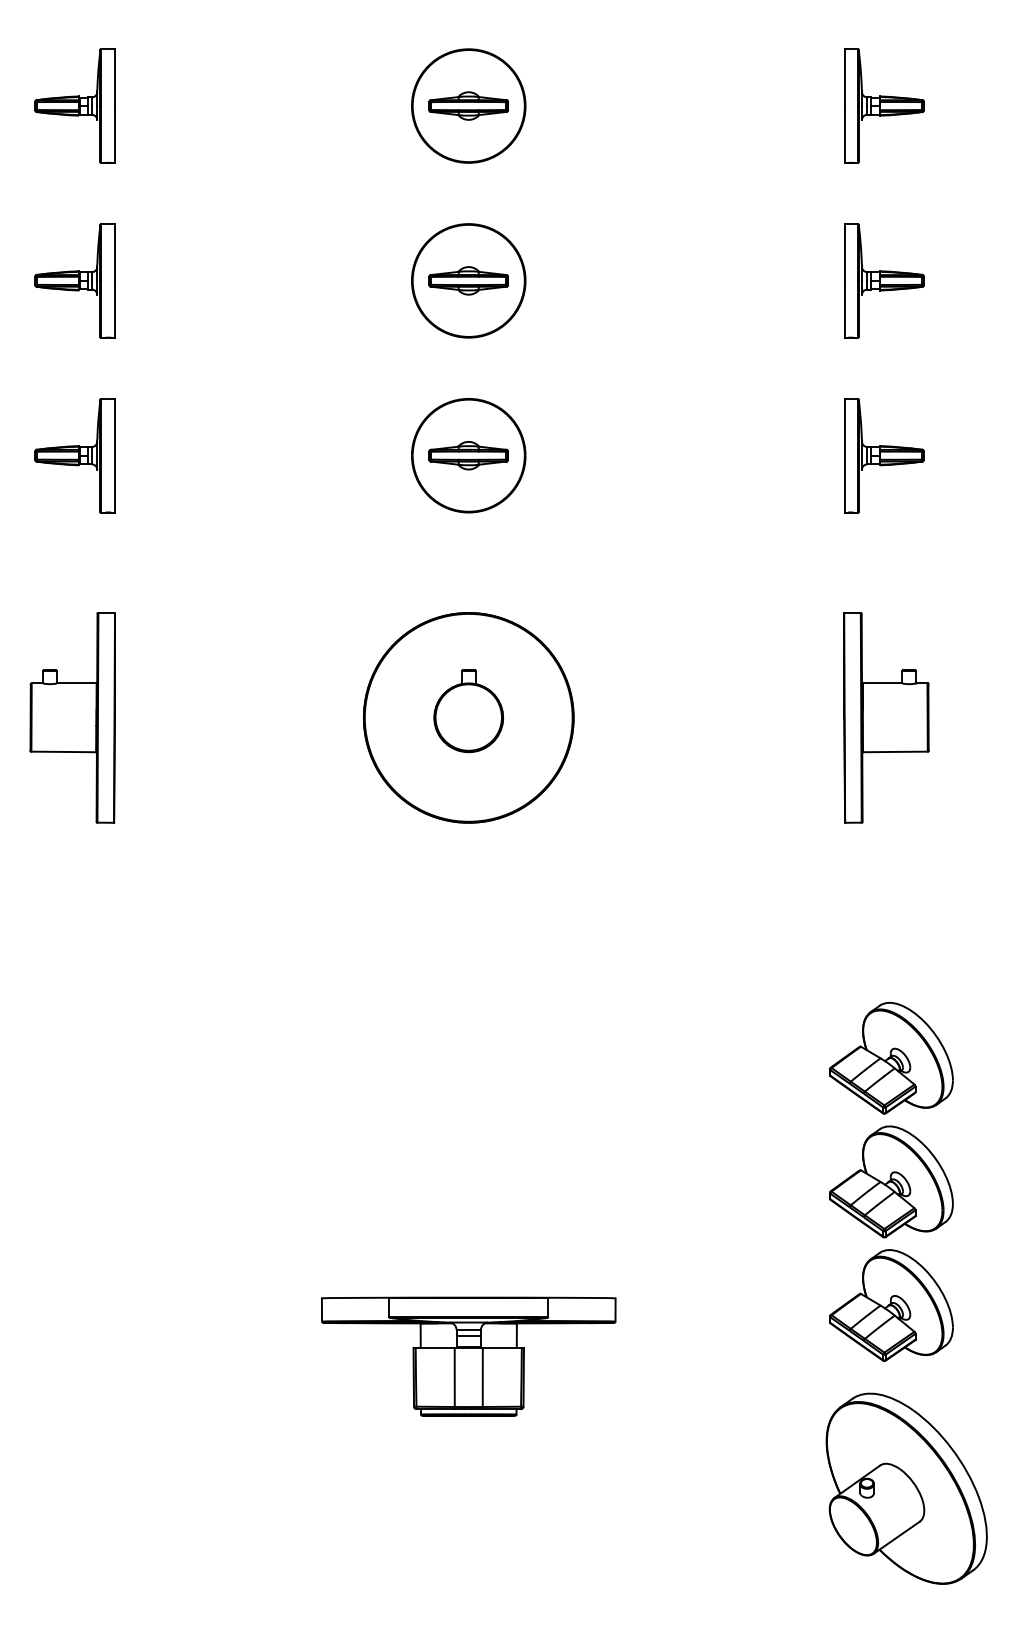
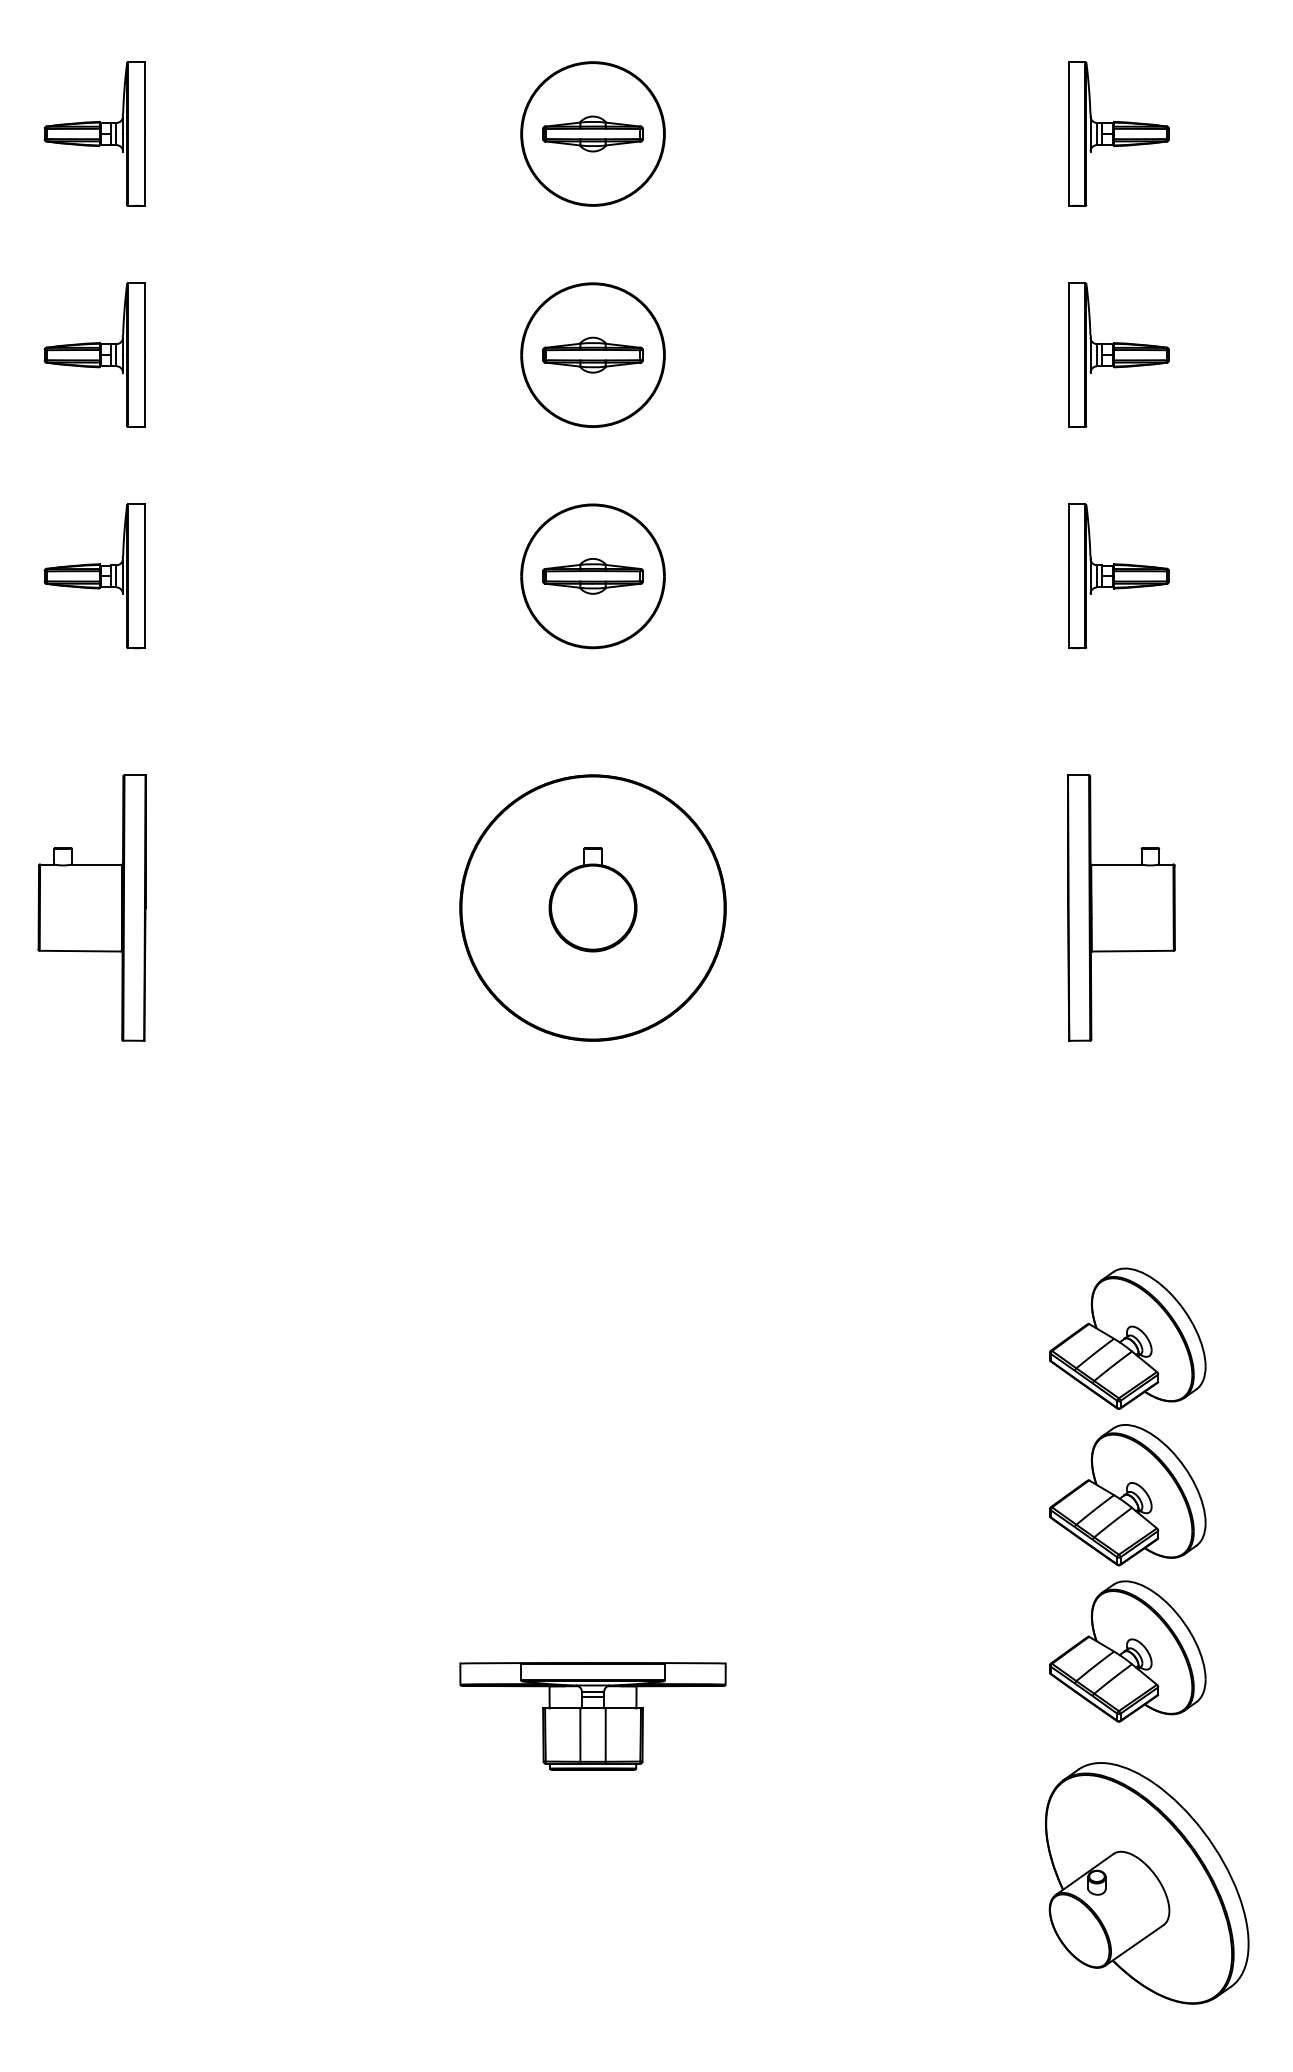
part: (468, 1356) -> (592, 1716), size x0.71

